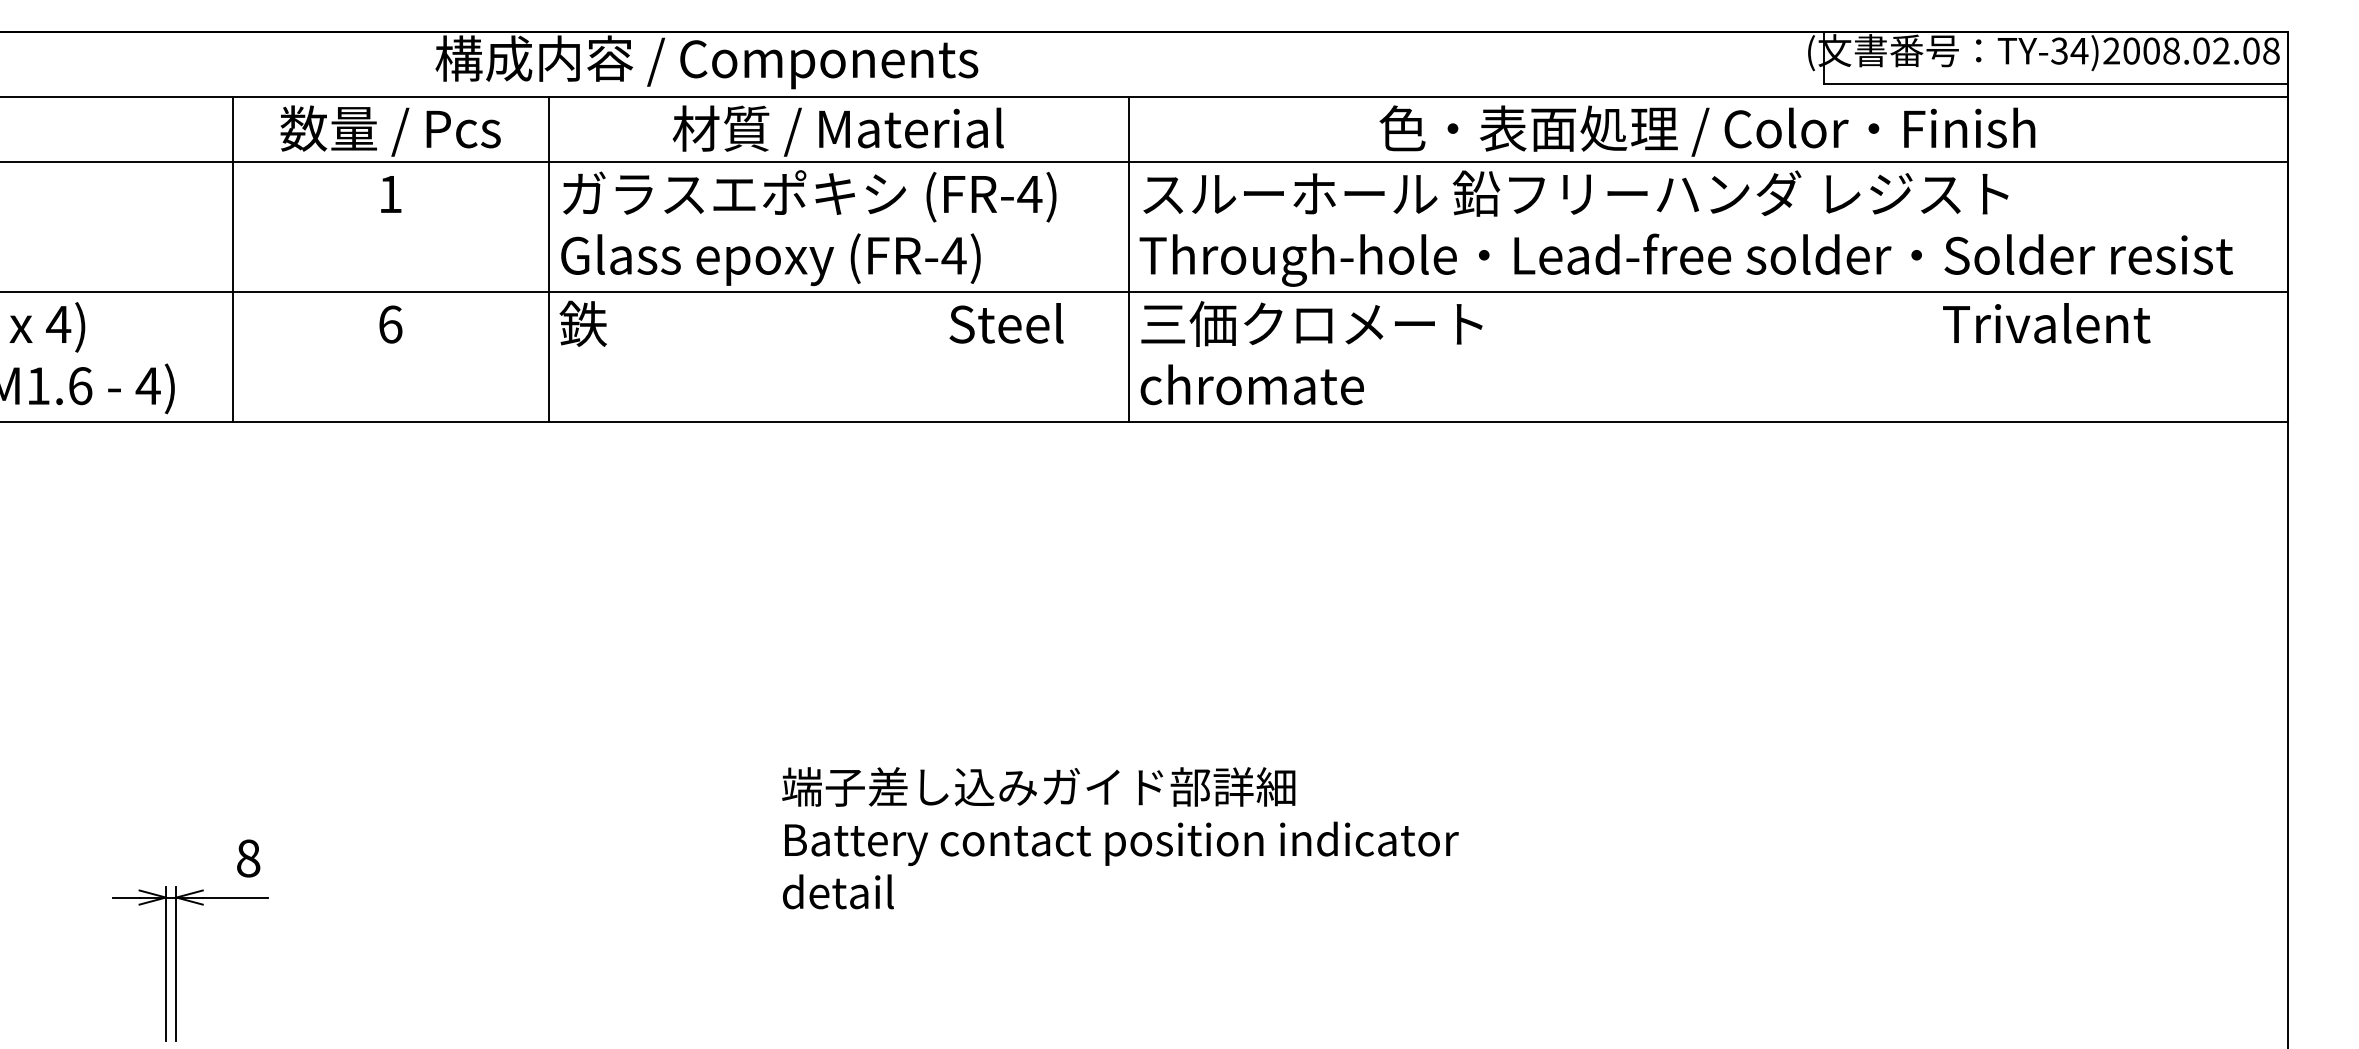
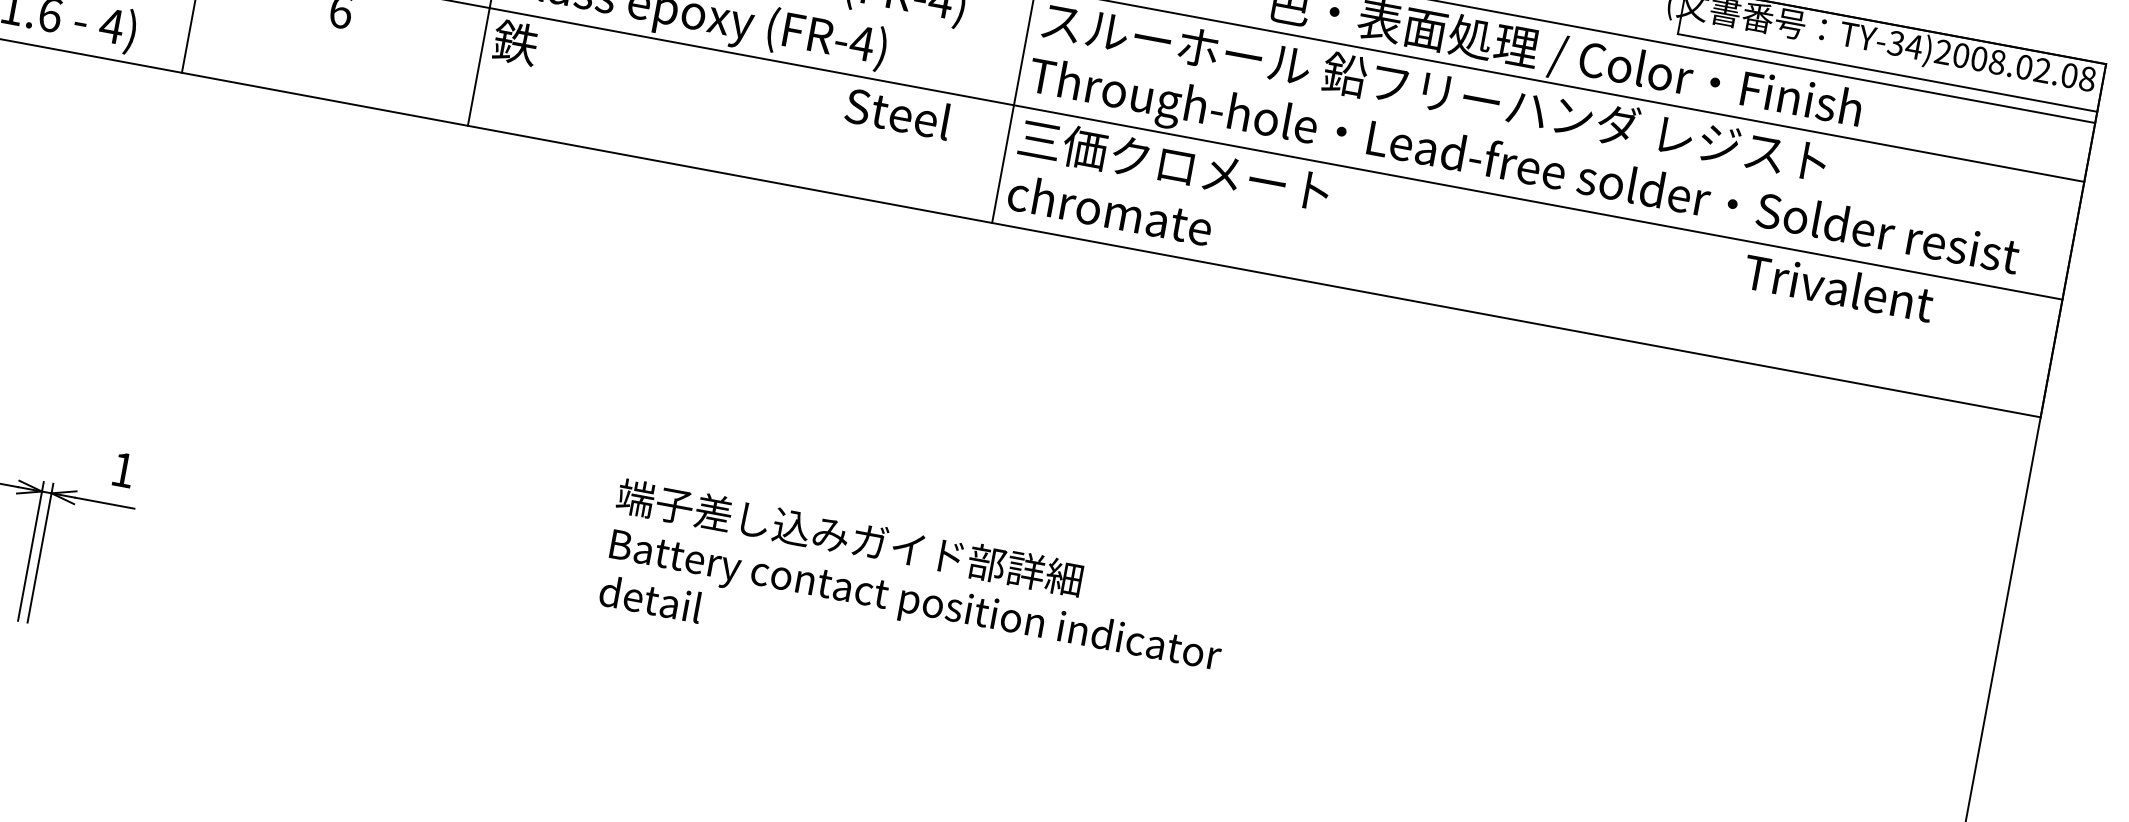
text: (248, 858) -> (123, 470), 8 -> 1

